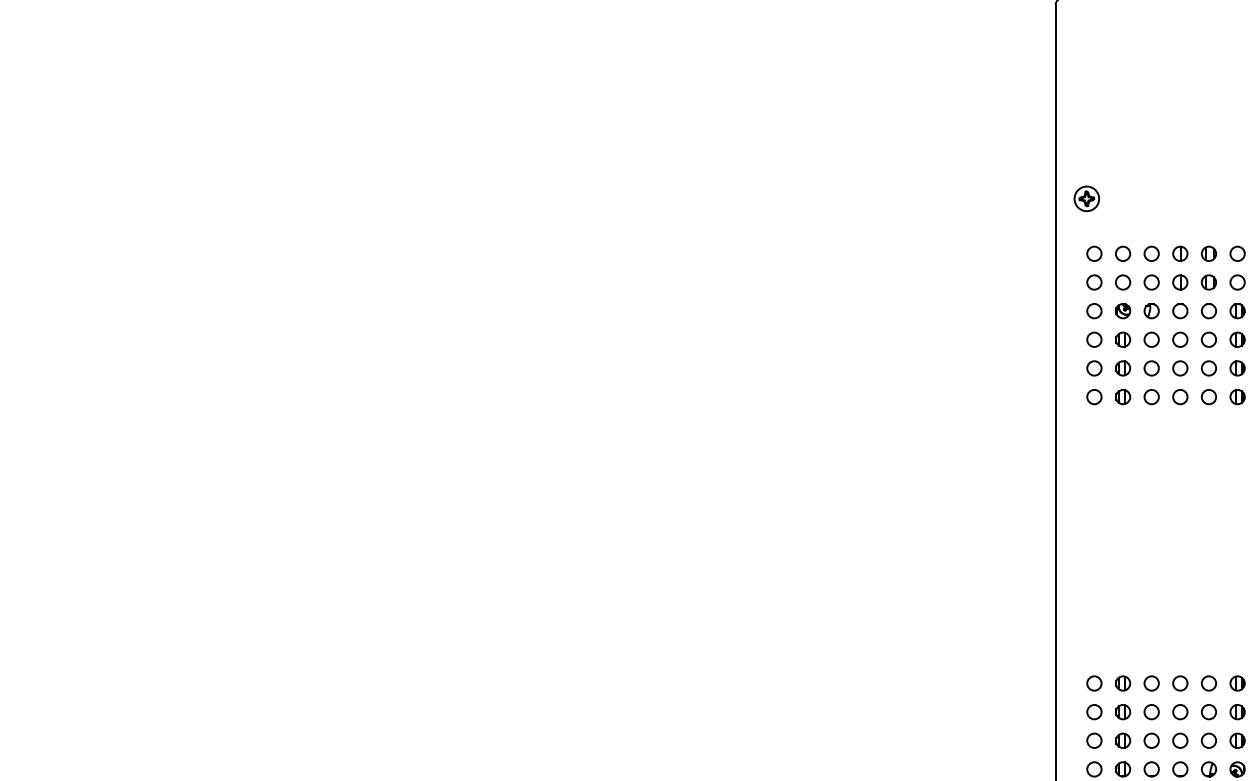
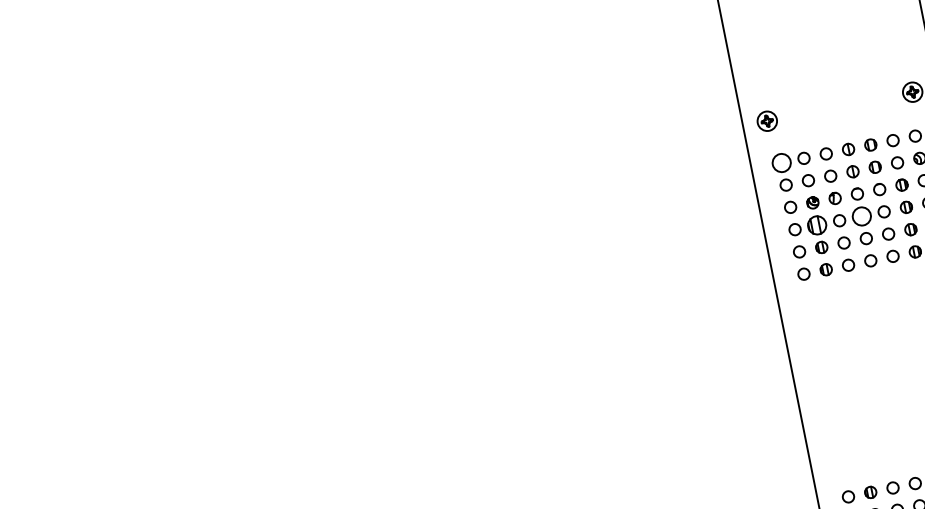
circle: (1094, 253) -> (781, 162), size x1.6
part: (1123, 339) -> (817, 224), size x1.6
circle: (1180, 339) -> (861, 216), size x1.6

